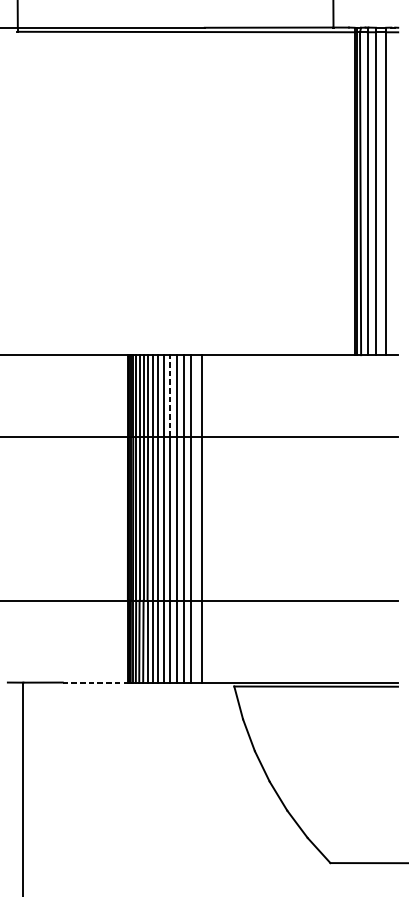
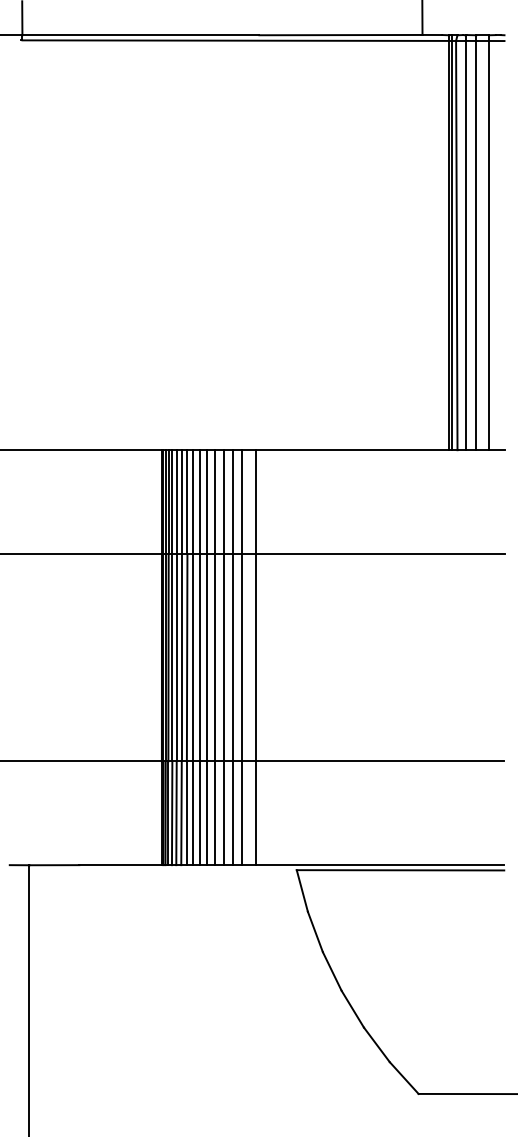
line: (170, 396) -> (215, 502), dashed -> solid
line: (96, 682) -> (121, 865), dashed -> solid

